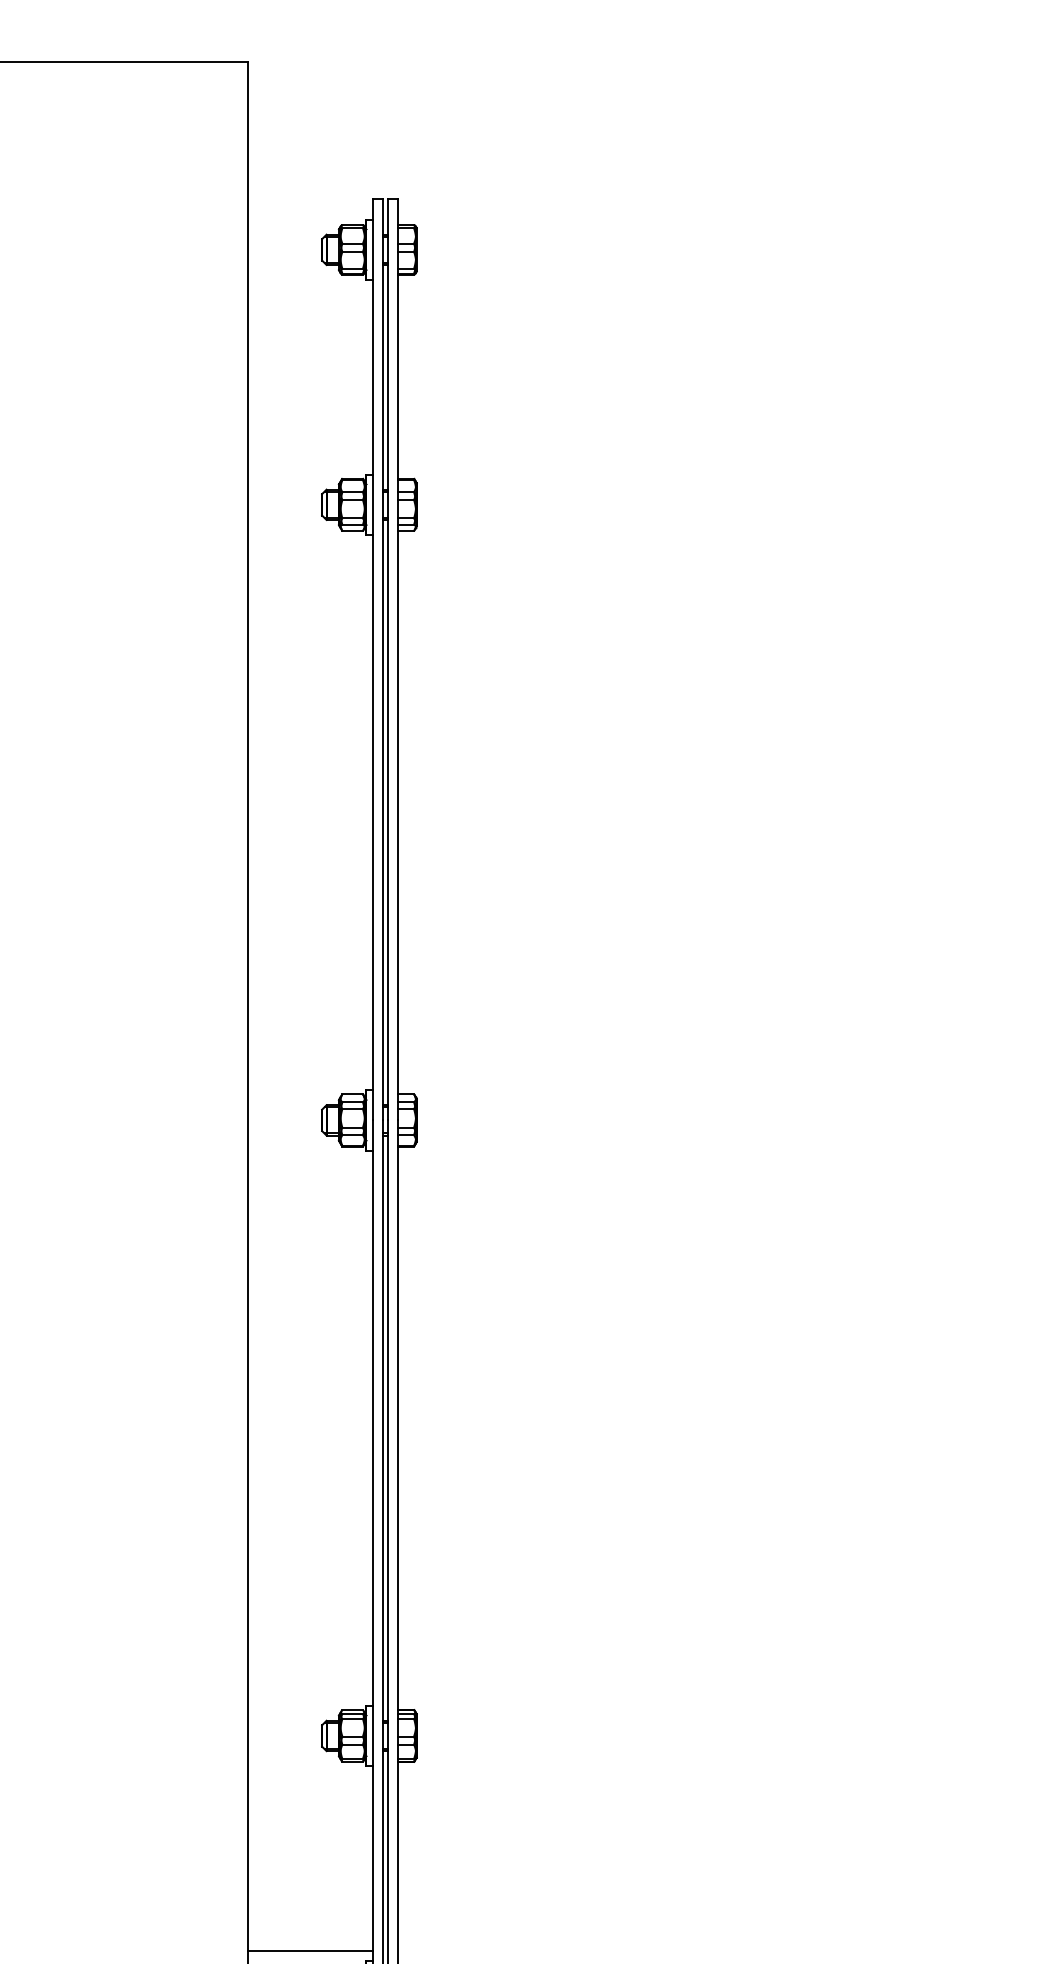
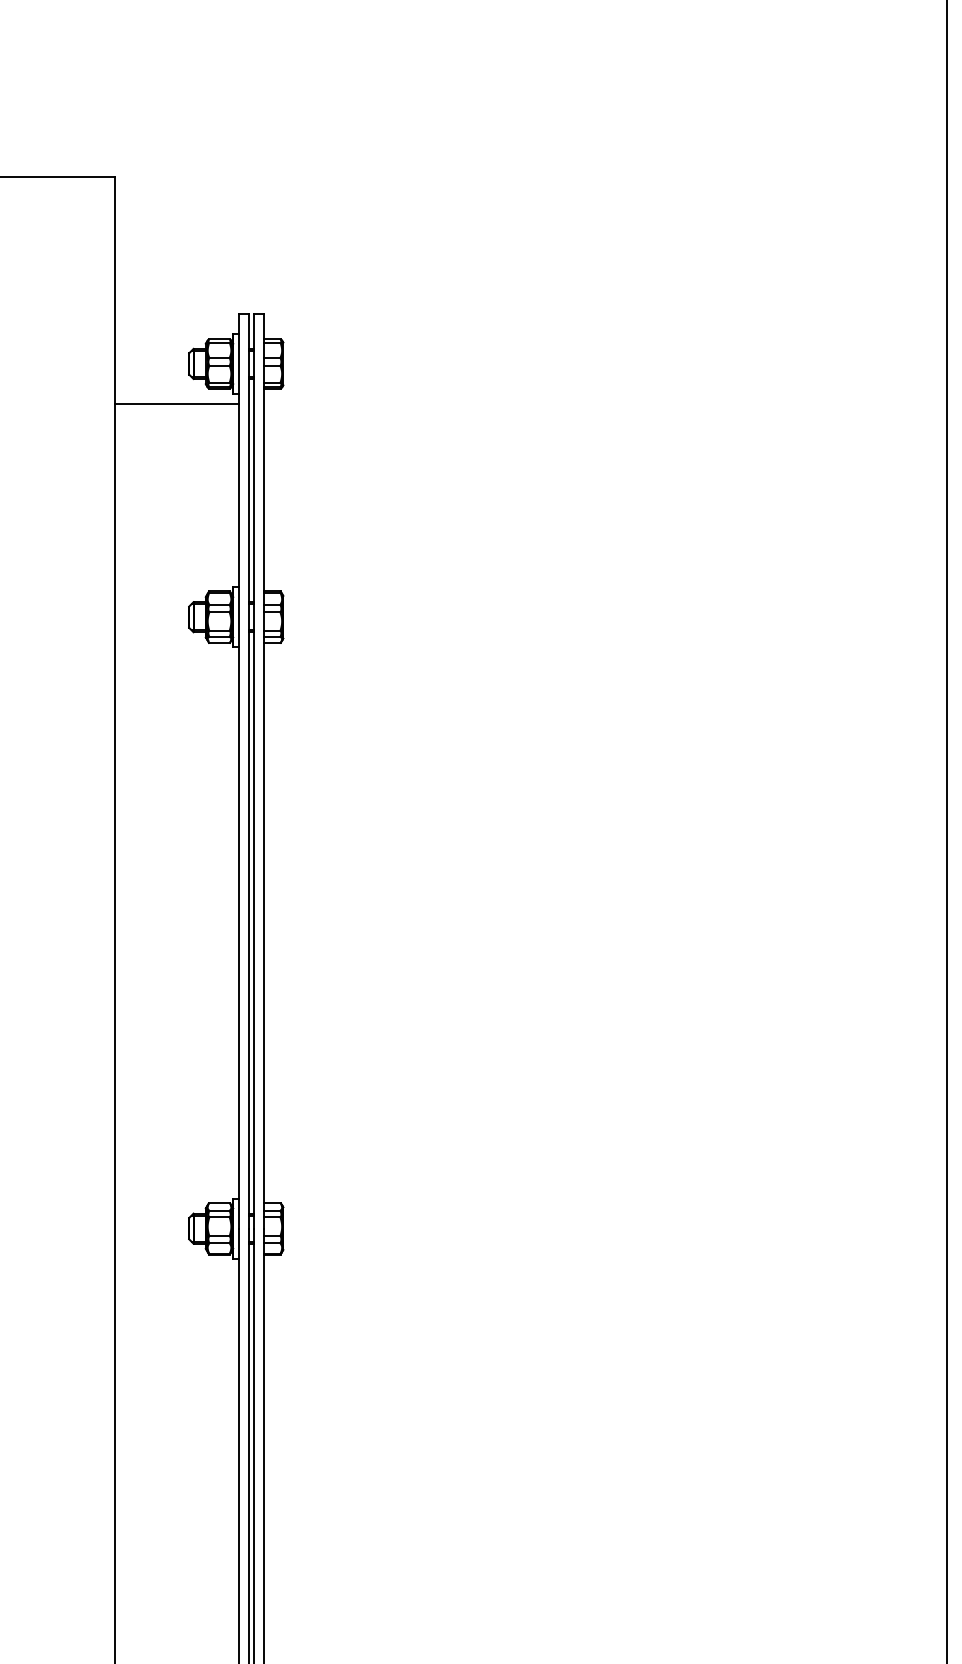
line: (309, 290) -> (176, 404), added

